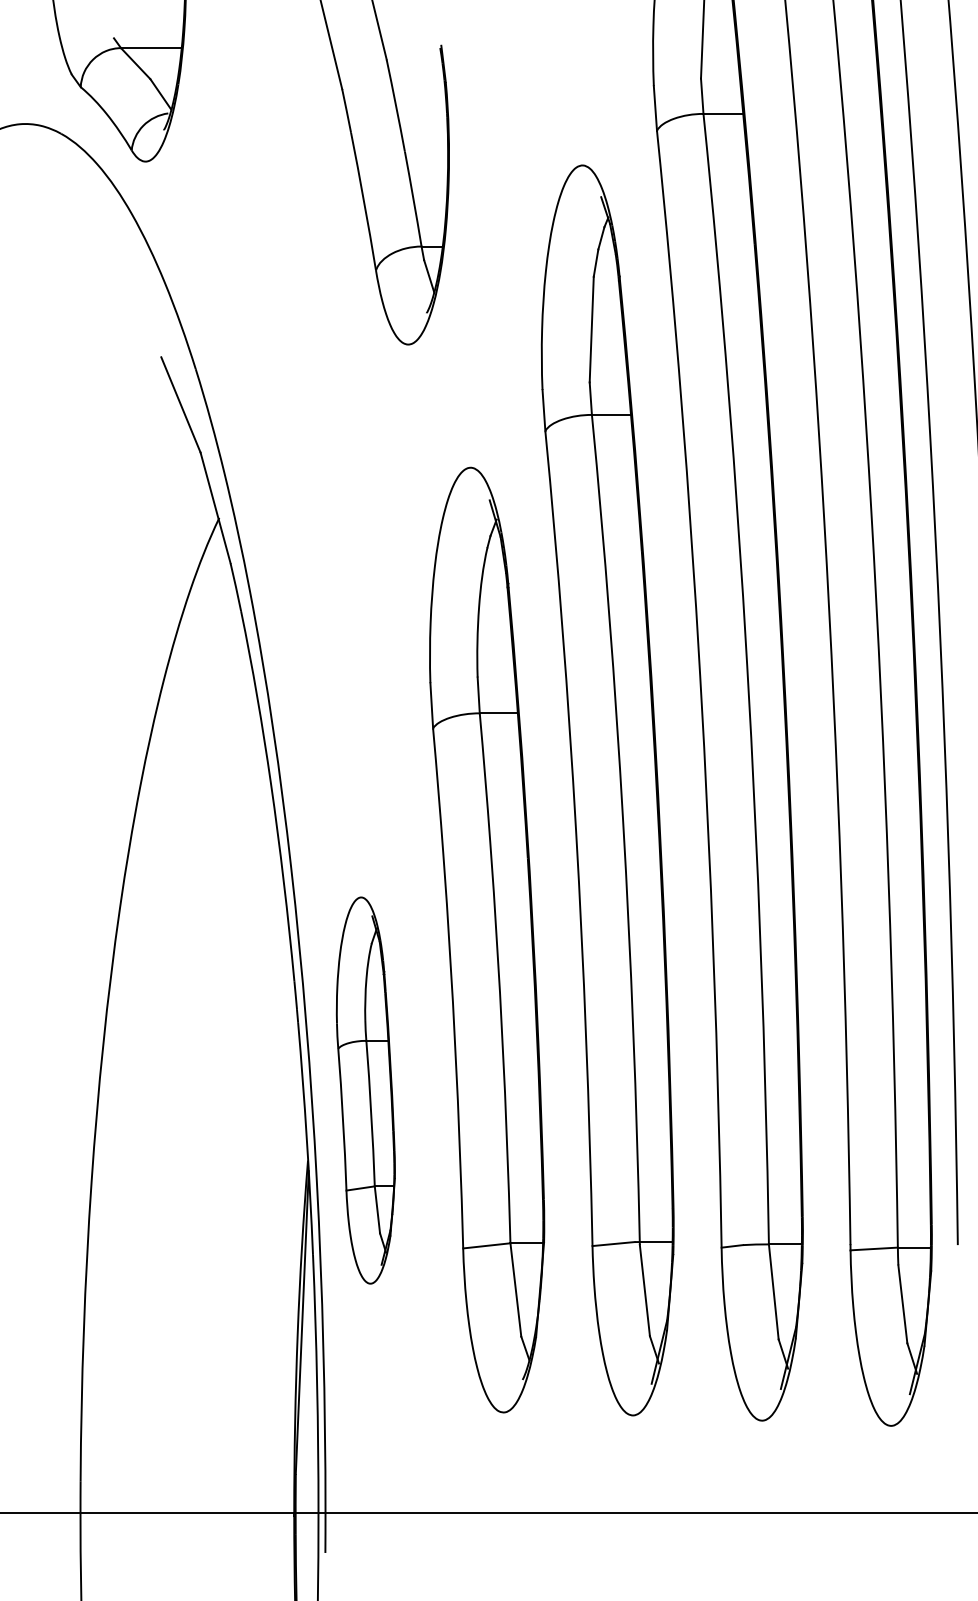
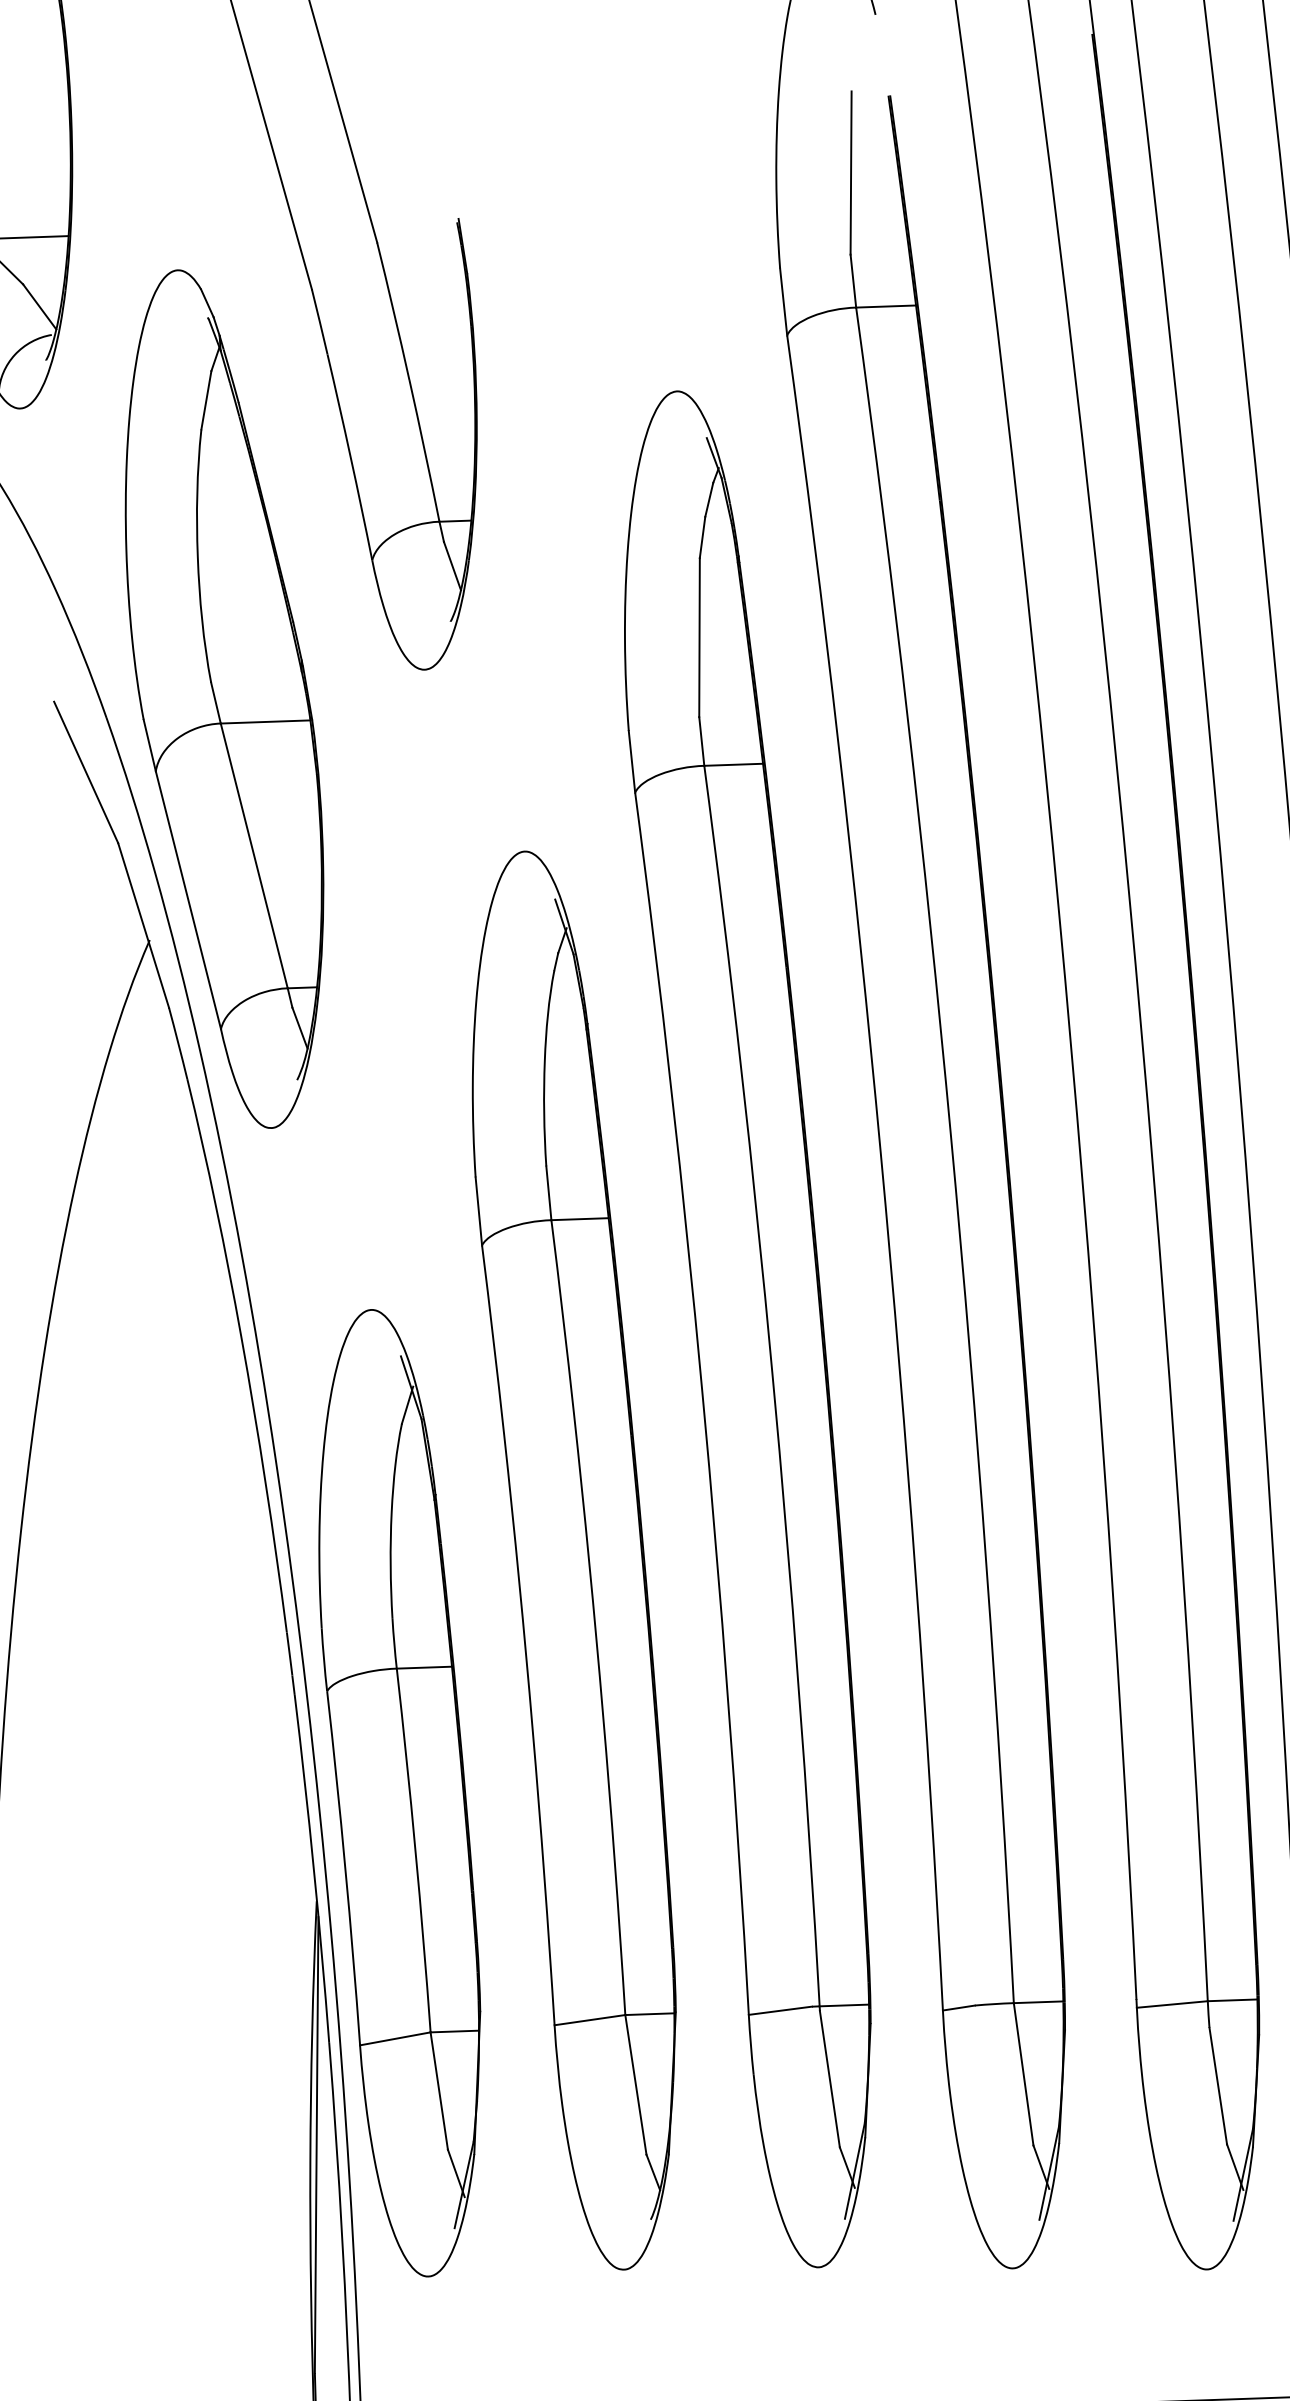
part: (274, 359) -> (224, 699), added
part: (365, 1090) -> (399, 1793), size x1.67

